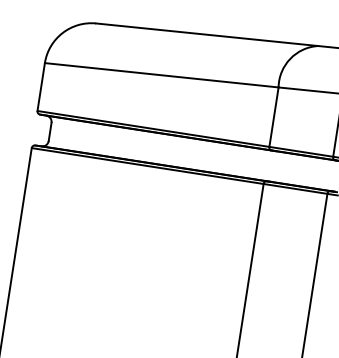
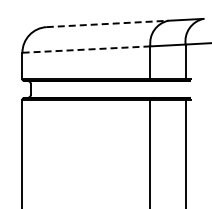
line: (207, 33) -> (107, 23), solid -> dashed
line: (160, 74) -> (85, 49), solid -> dashed

